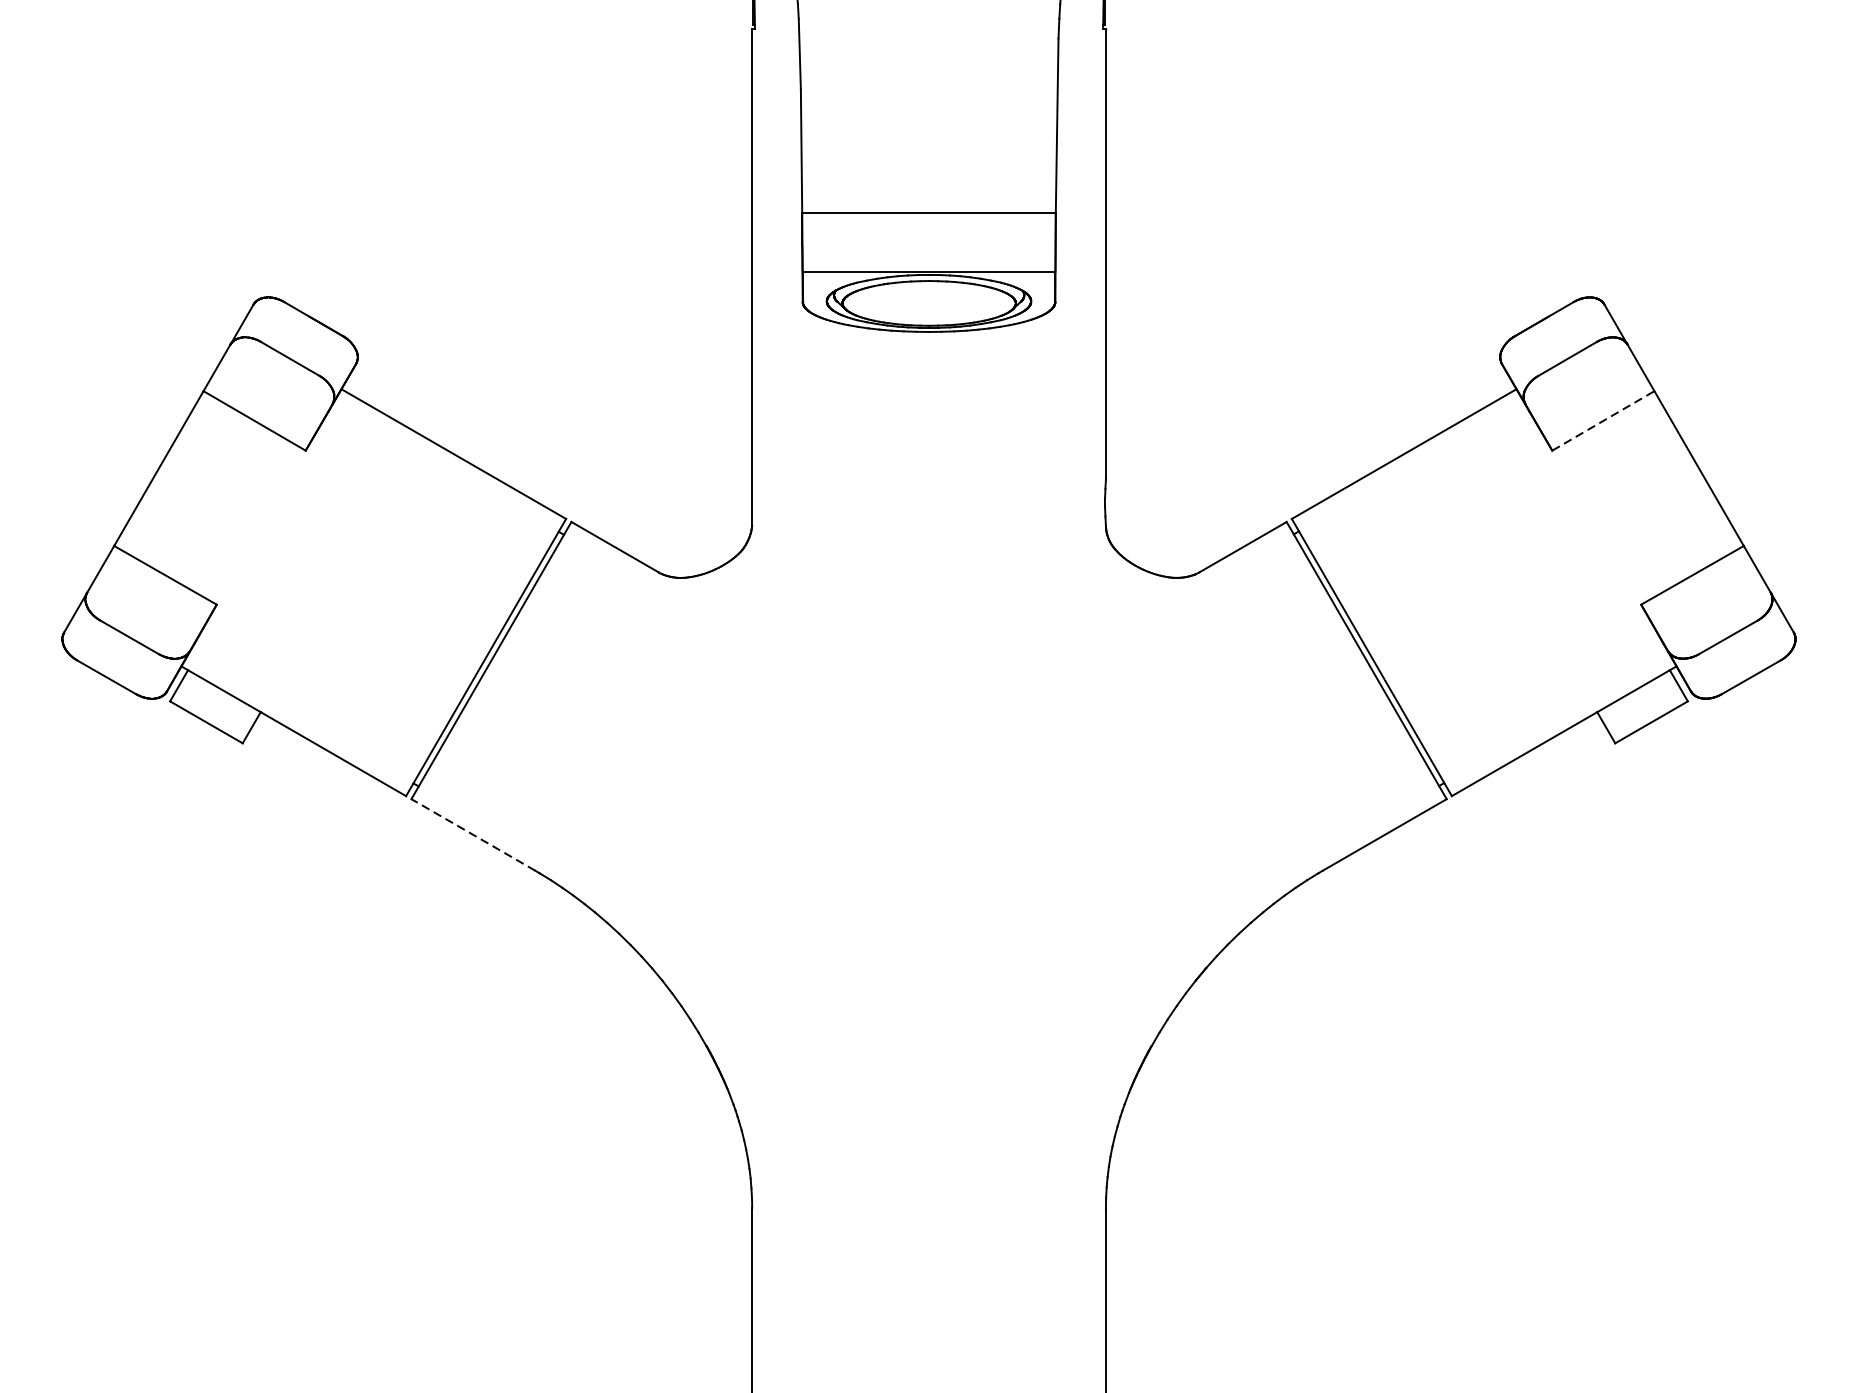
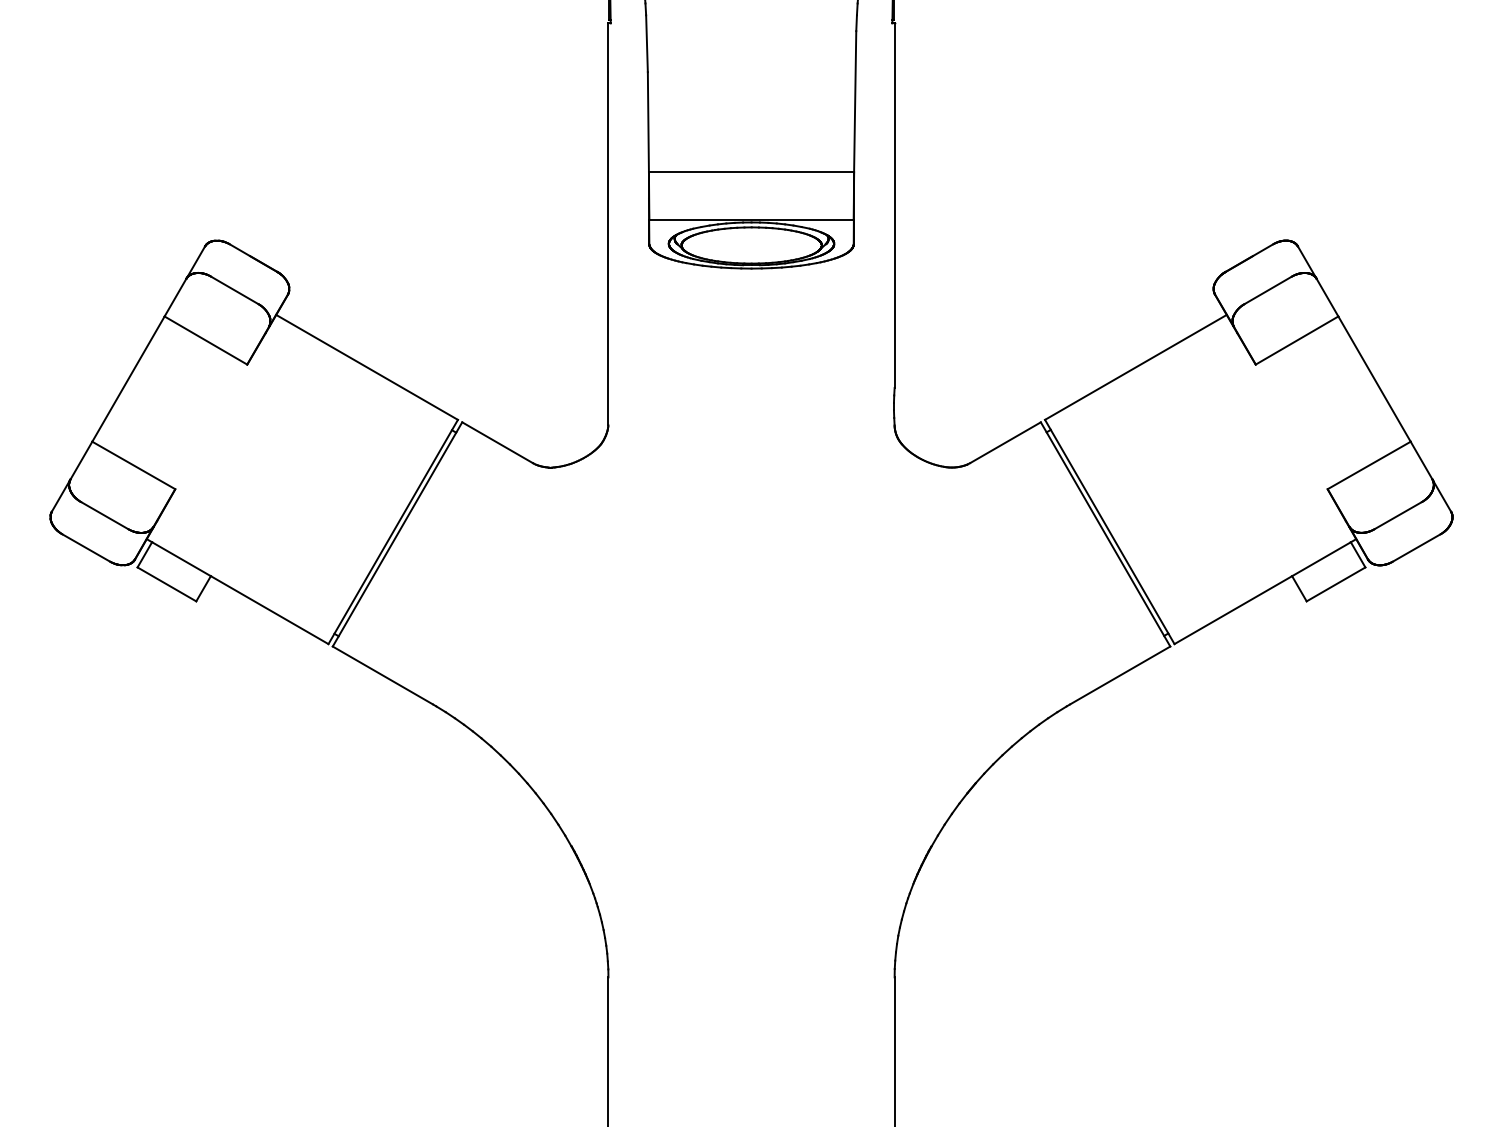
line: (1603, 420) -> (1297, 340), dashed -> solid
line: (472, 834) -> (382, 675), dashed -> solid

